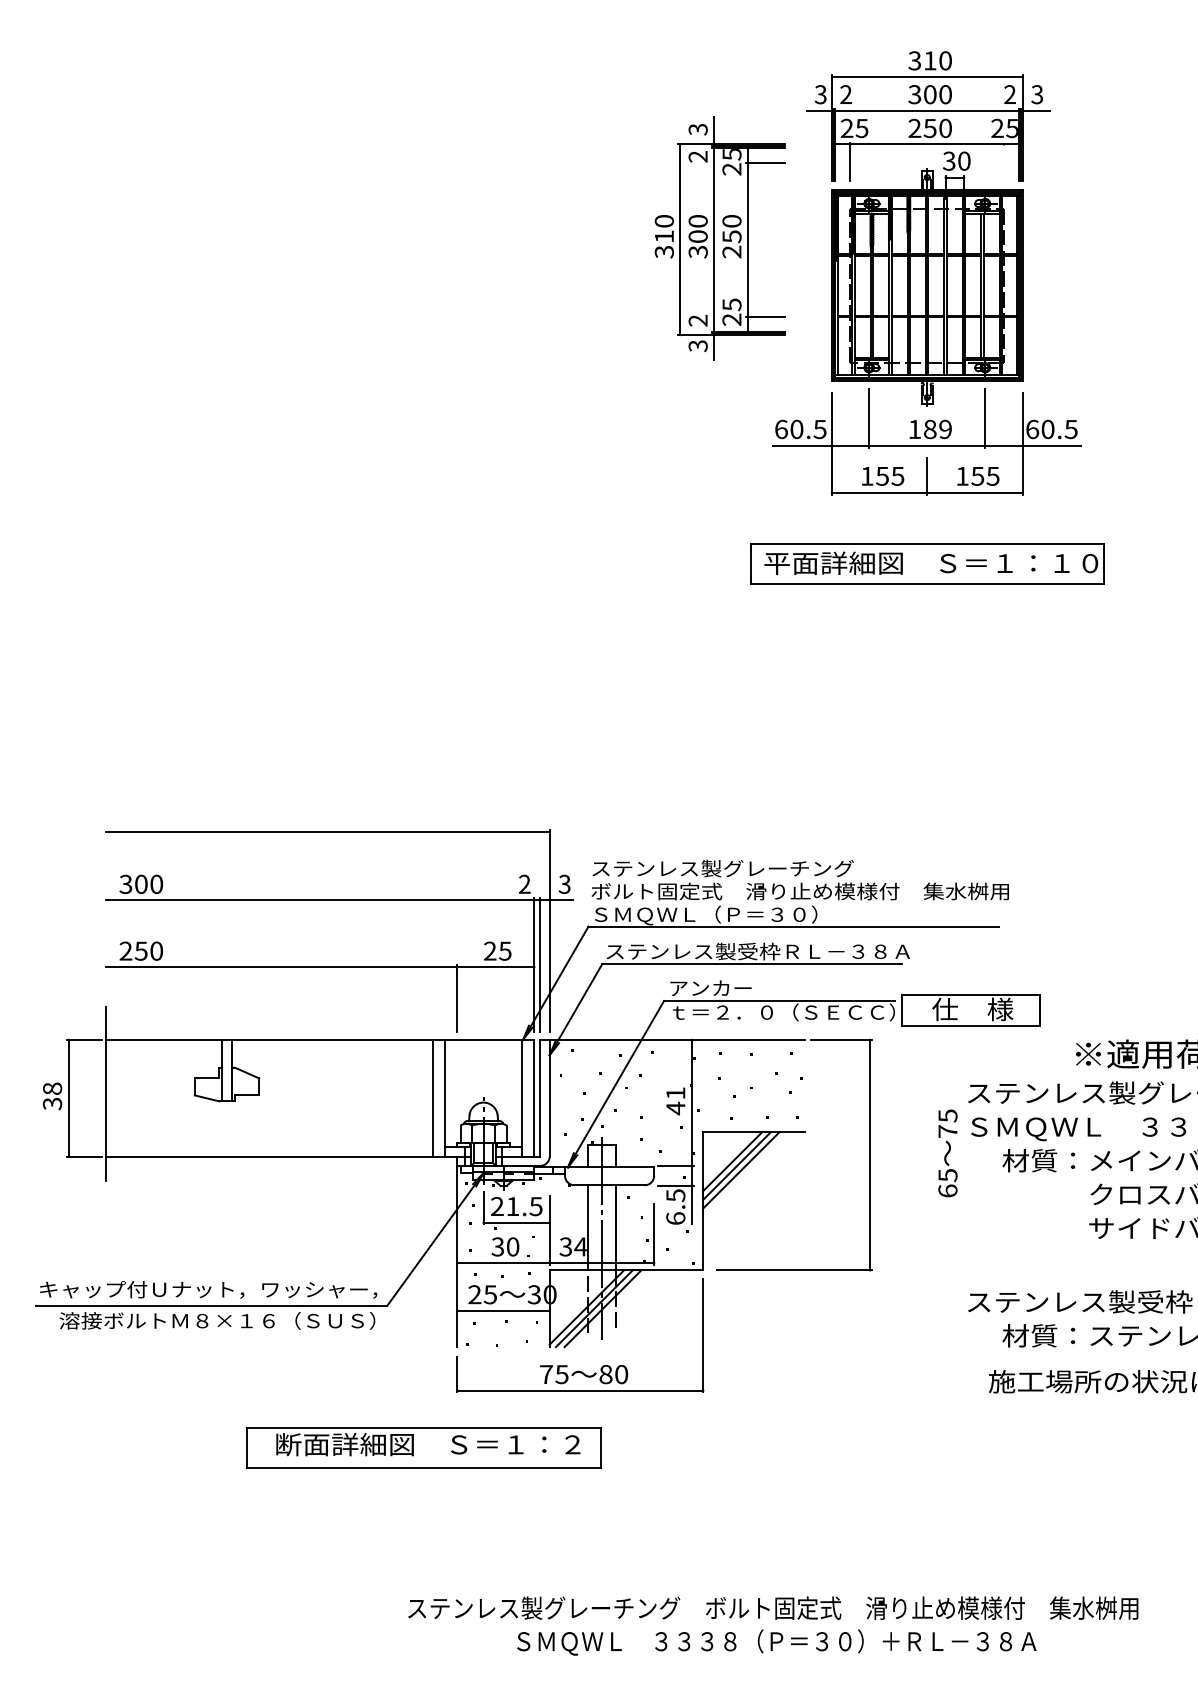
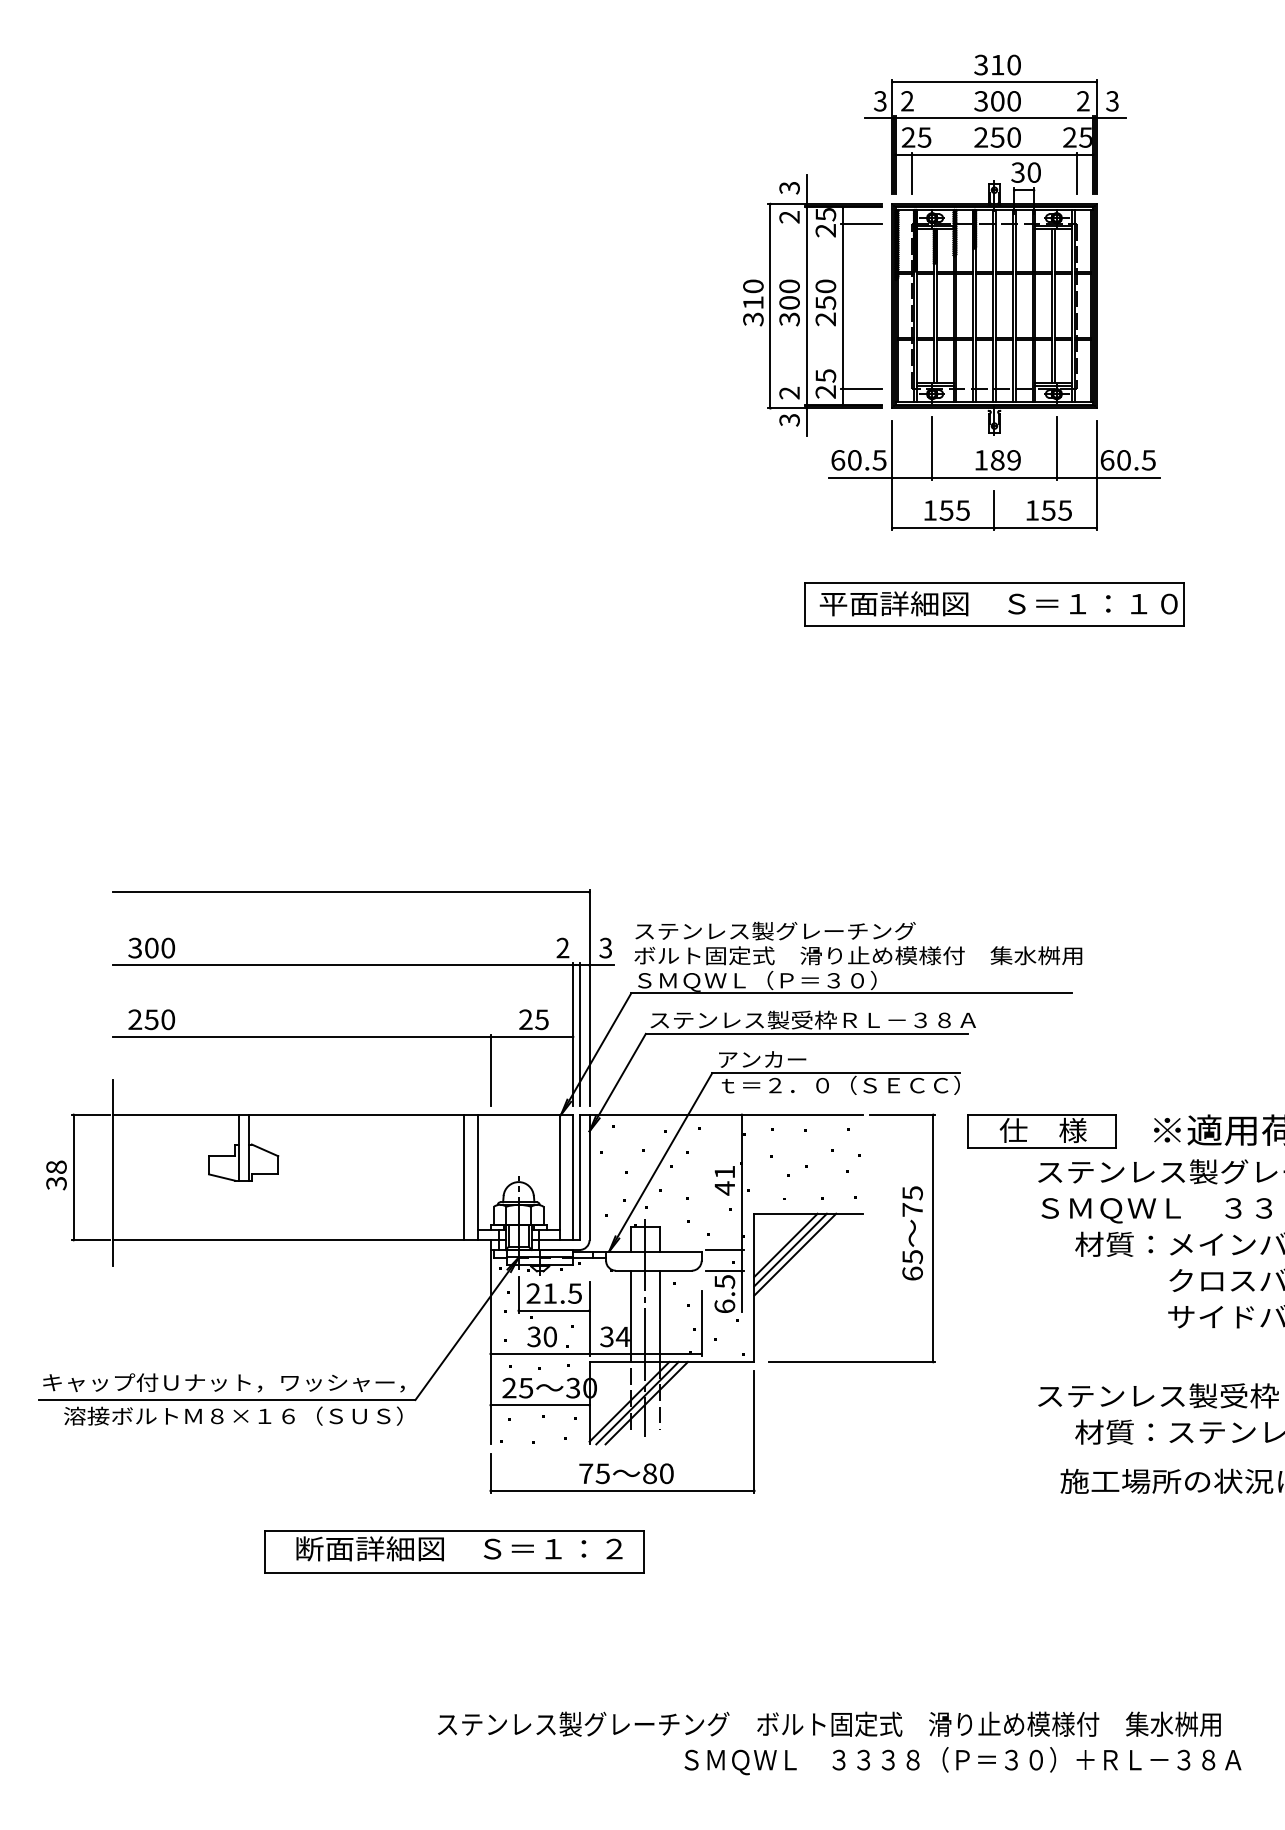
line: (1004, 161) -> (1077, 172), added
part: (719, 238) -> (812, 304), moved
part: (970, 1010) -> (1040, 1131), moved
text: (947, 1153) -> (912, 1233), moved
text: (776, 1642) -> (962, 1761), moved

